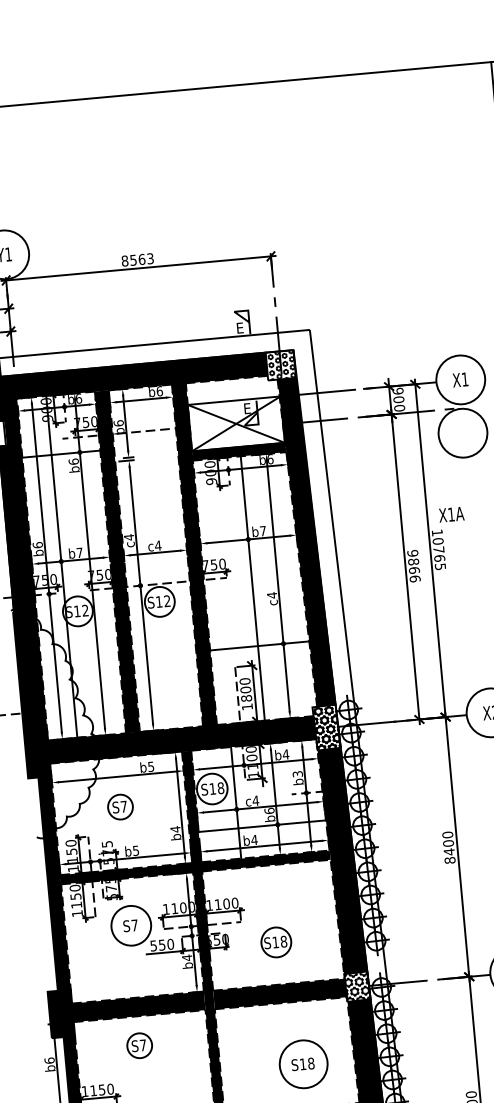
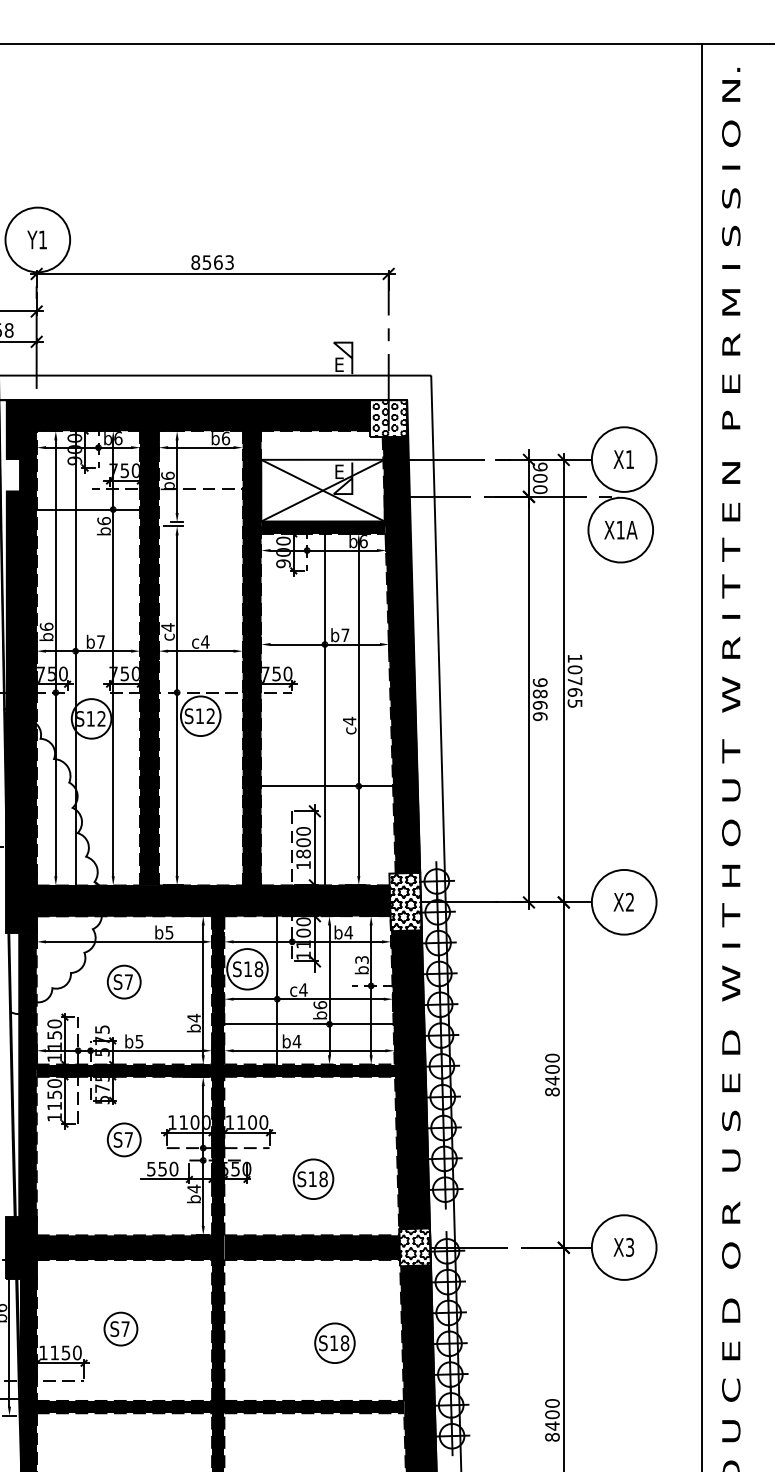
text: (451, 514) -> (620, 530), moved
circle: (130, 925) -> (123, 1139), size x0.62
part: (139, 1045) -> (120, 1328), moved
circle: (303, 1064) -> (334, 1343), size x0.62

